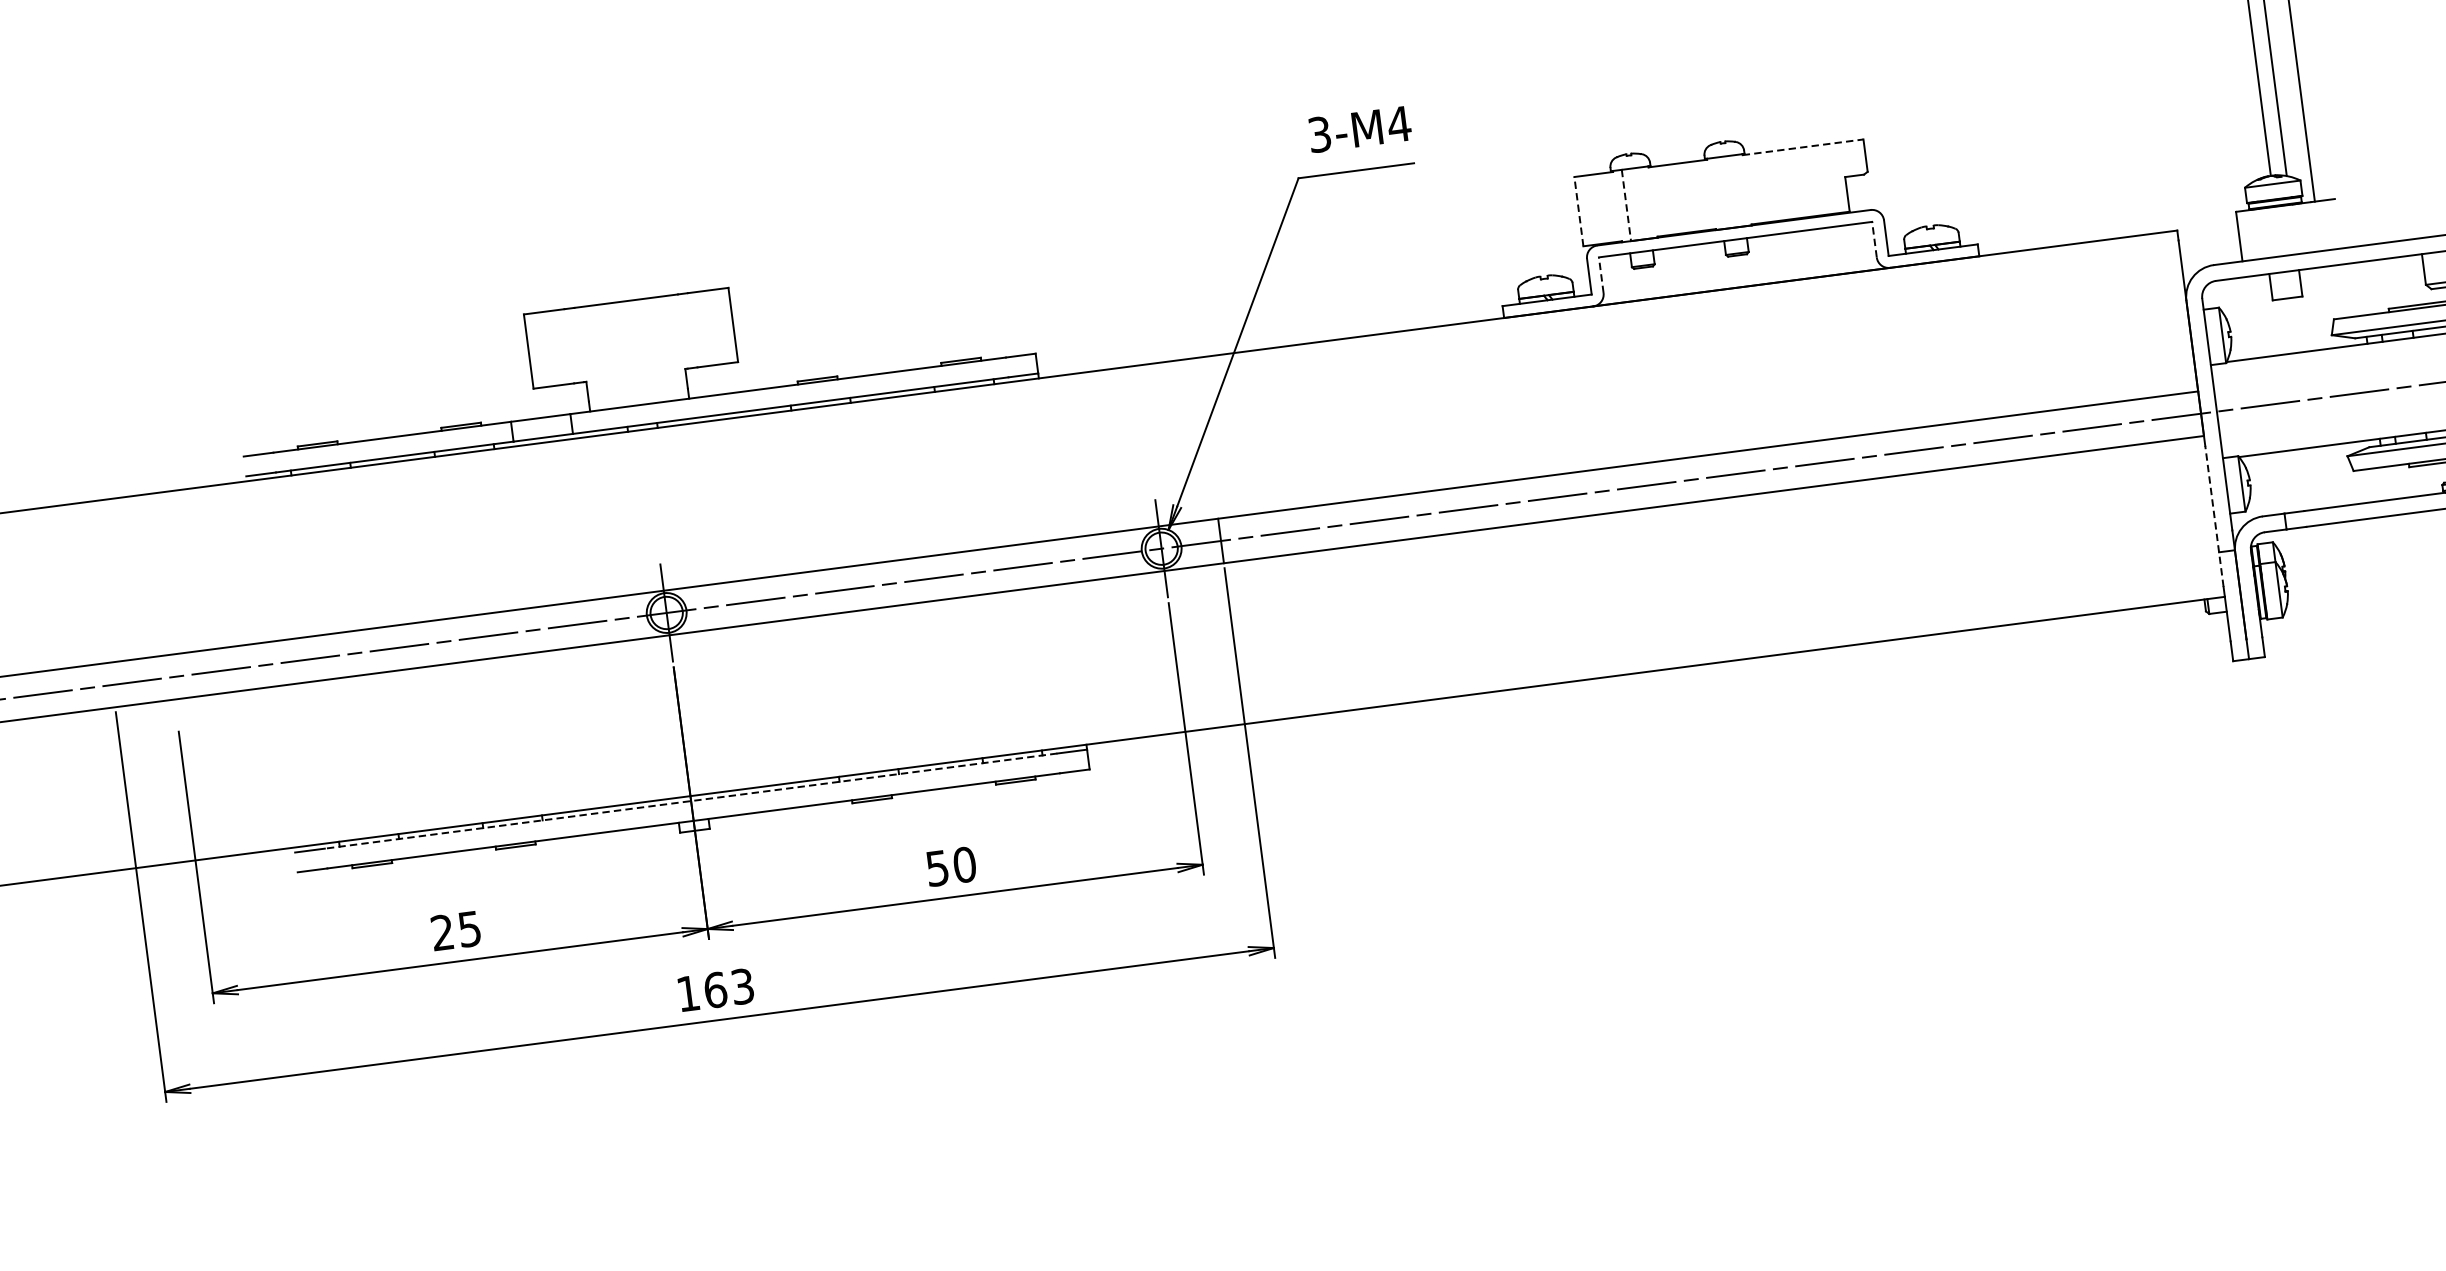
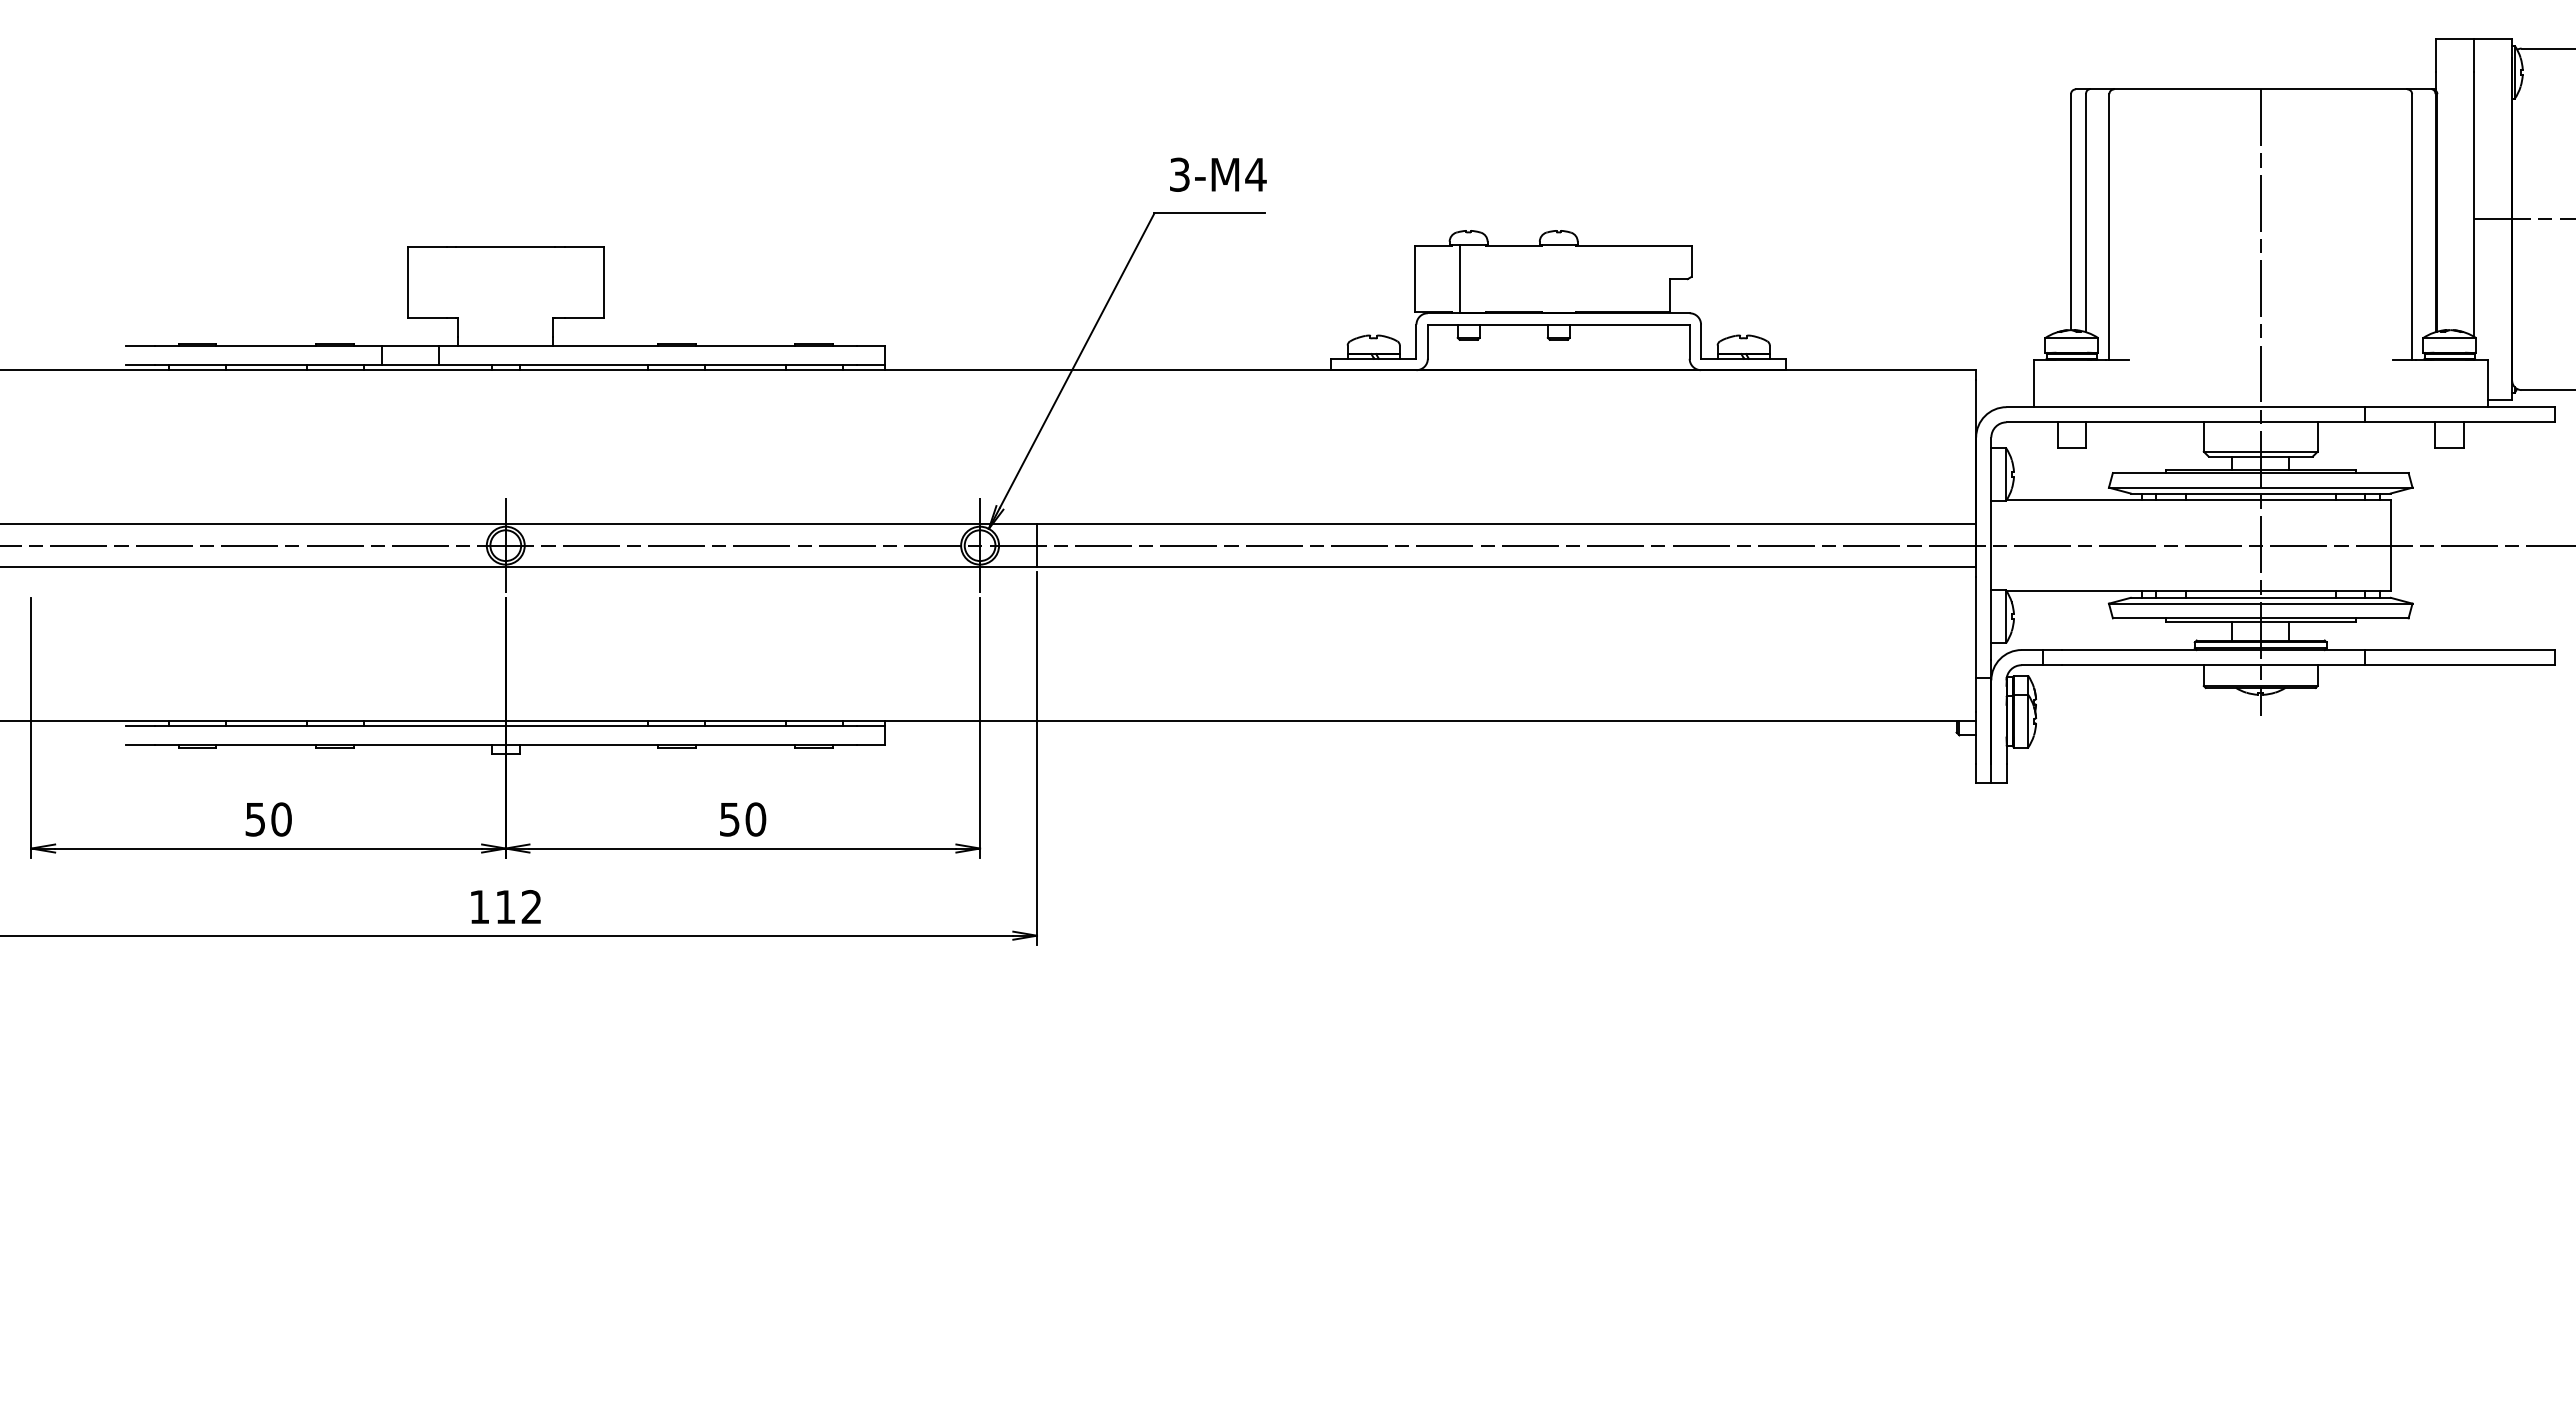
line: (1802, 146) -> (1633, 245), dashed -> solid
line: (1626, 205) -> (1460, 279), dashed -> solid
line: (1578, 211) -> (1414, 278), dashed -> solid
line: (1874, 239) -> (1689, 341), dashed -> solid
line: (1600, 275) -> (1427, 341), dashed -> solid
line: (2214, 516) -> (1976, 644), dashed -> solid
line: (690, 800) -> (505, 725), dashed -> solid
text: (456, 930) -> (268, 819), 25 -> 50
text: (728, 988) -> (518, 907), 163 -> 112

